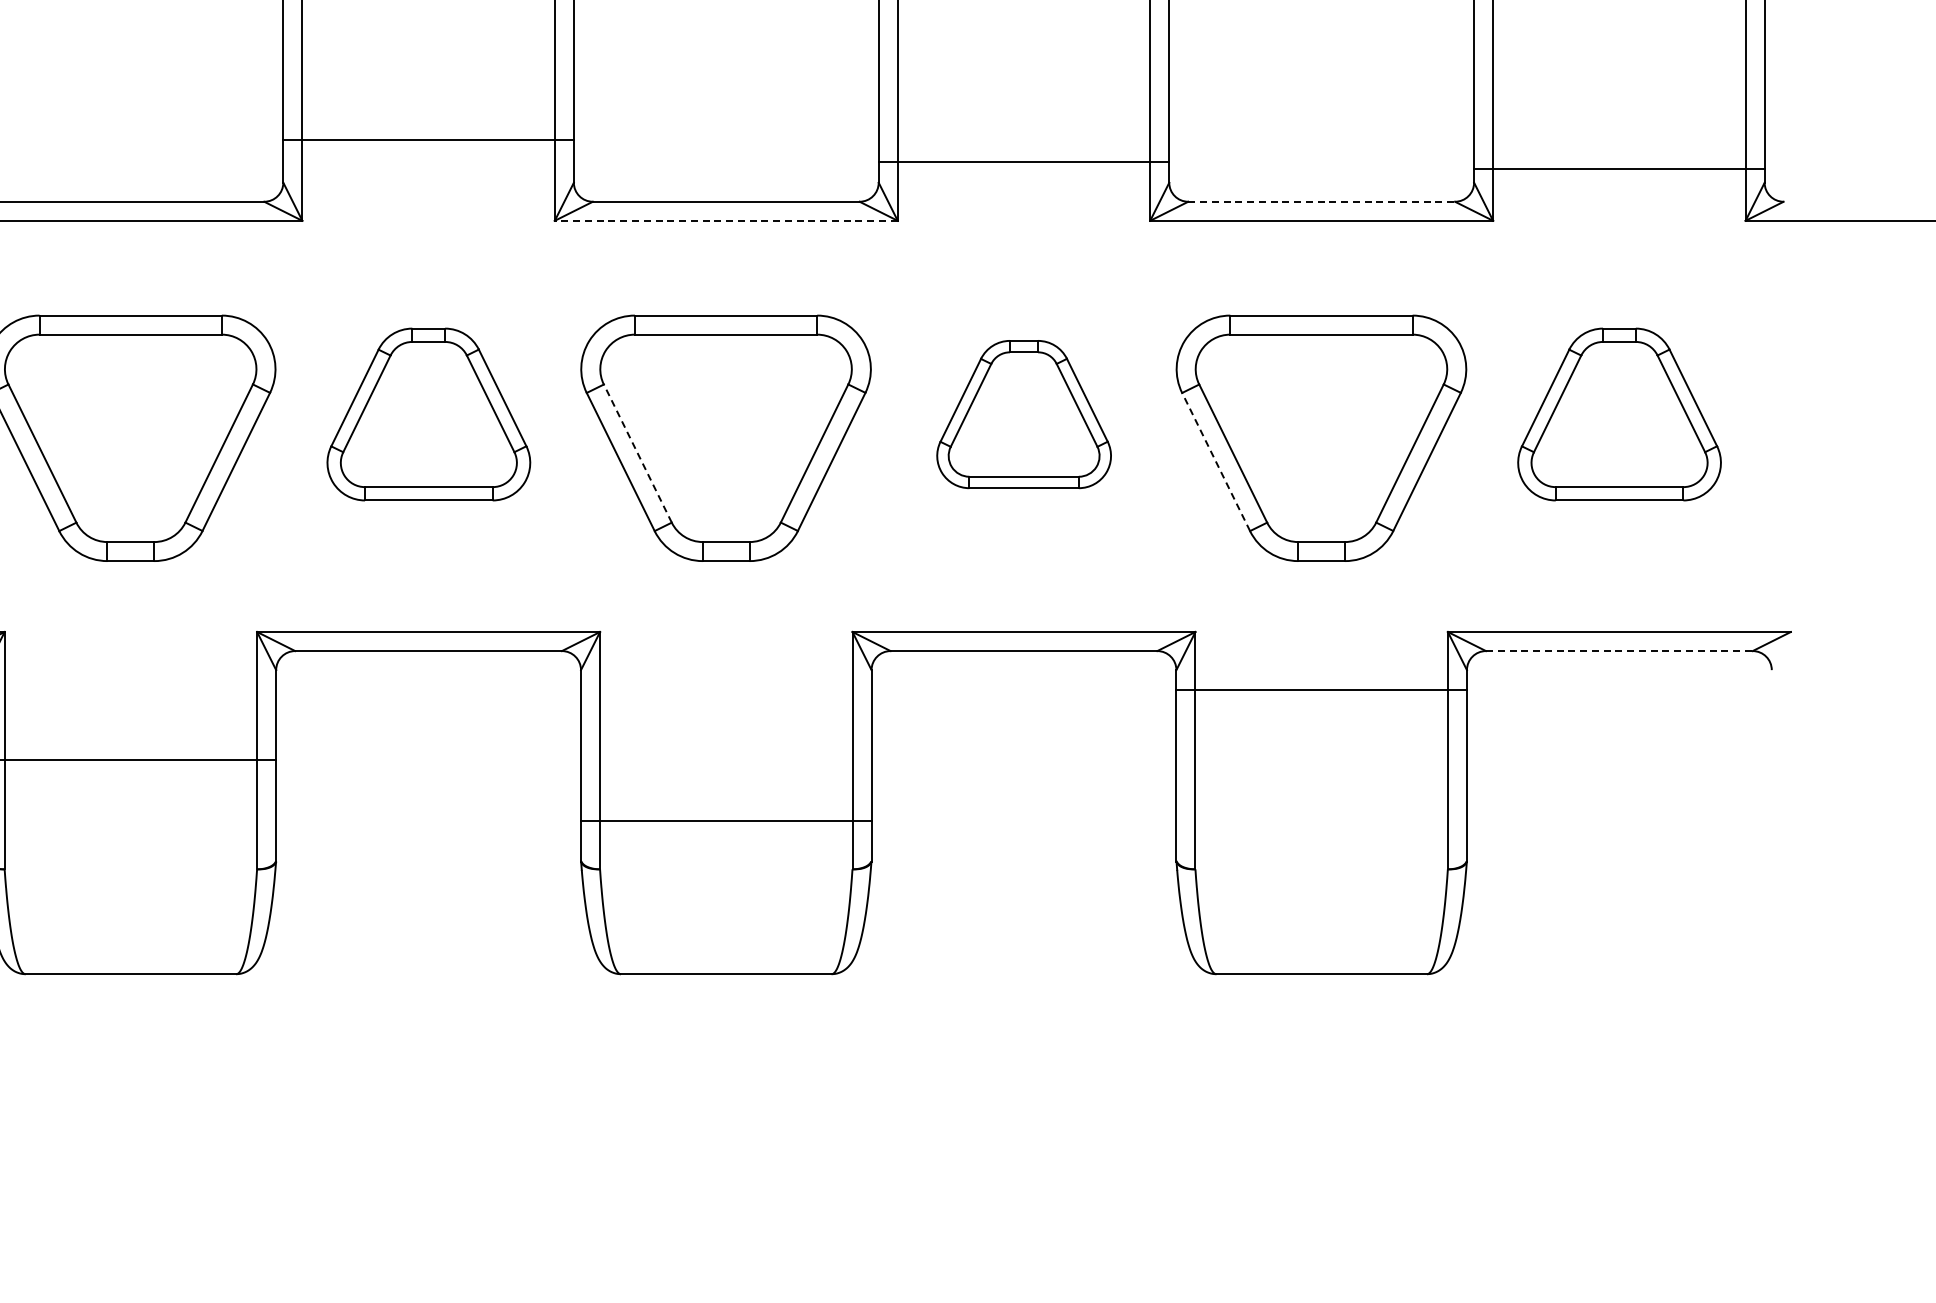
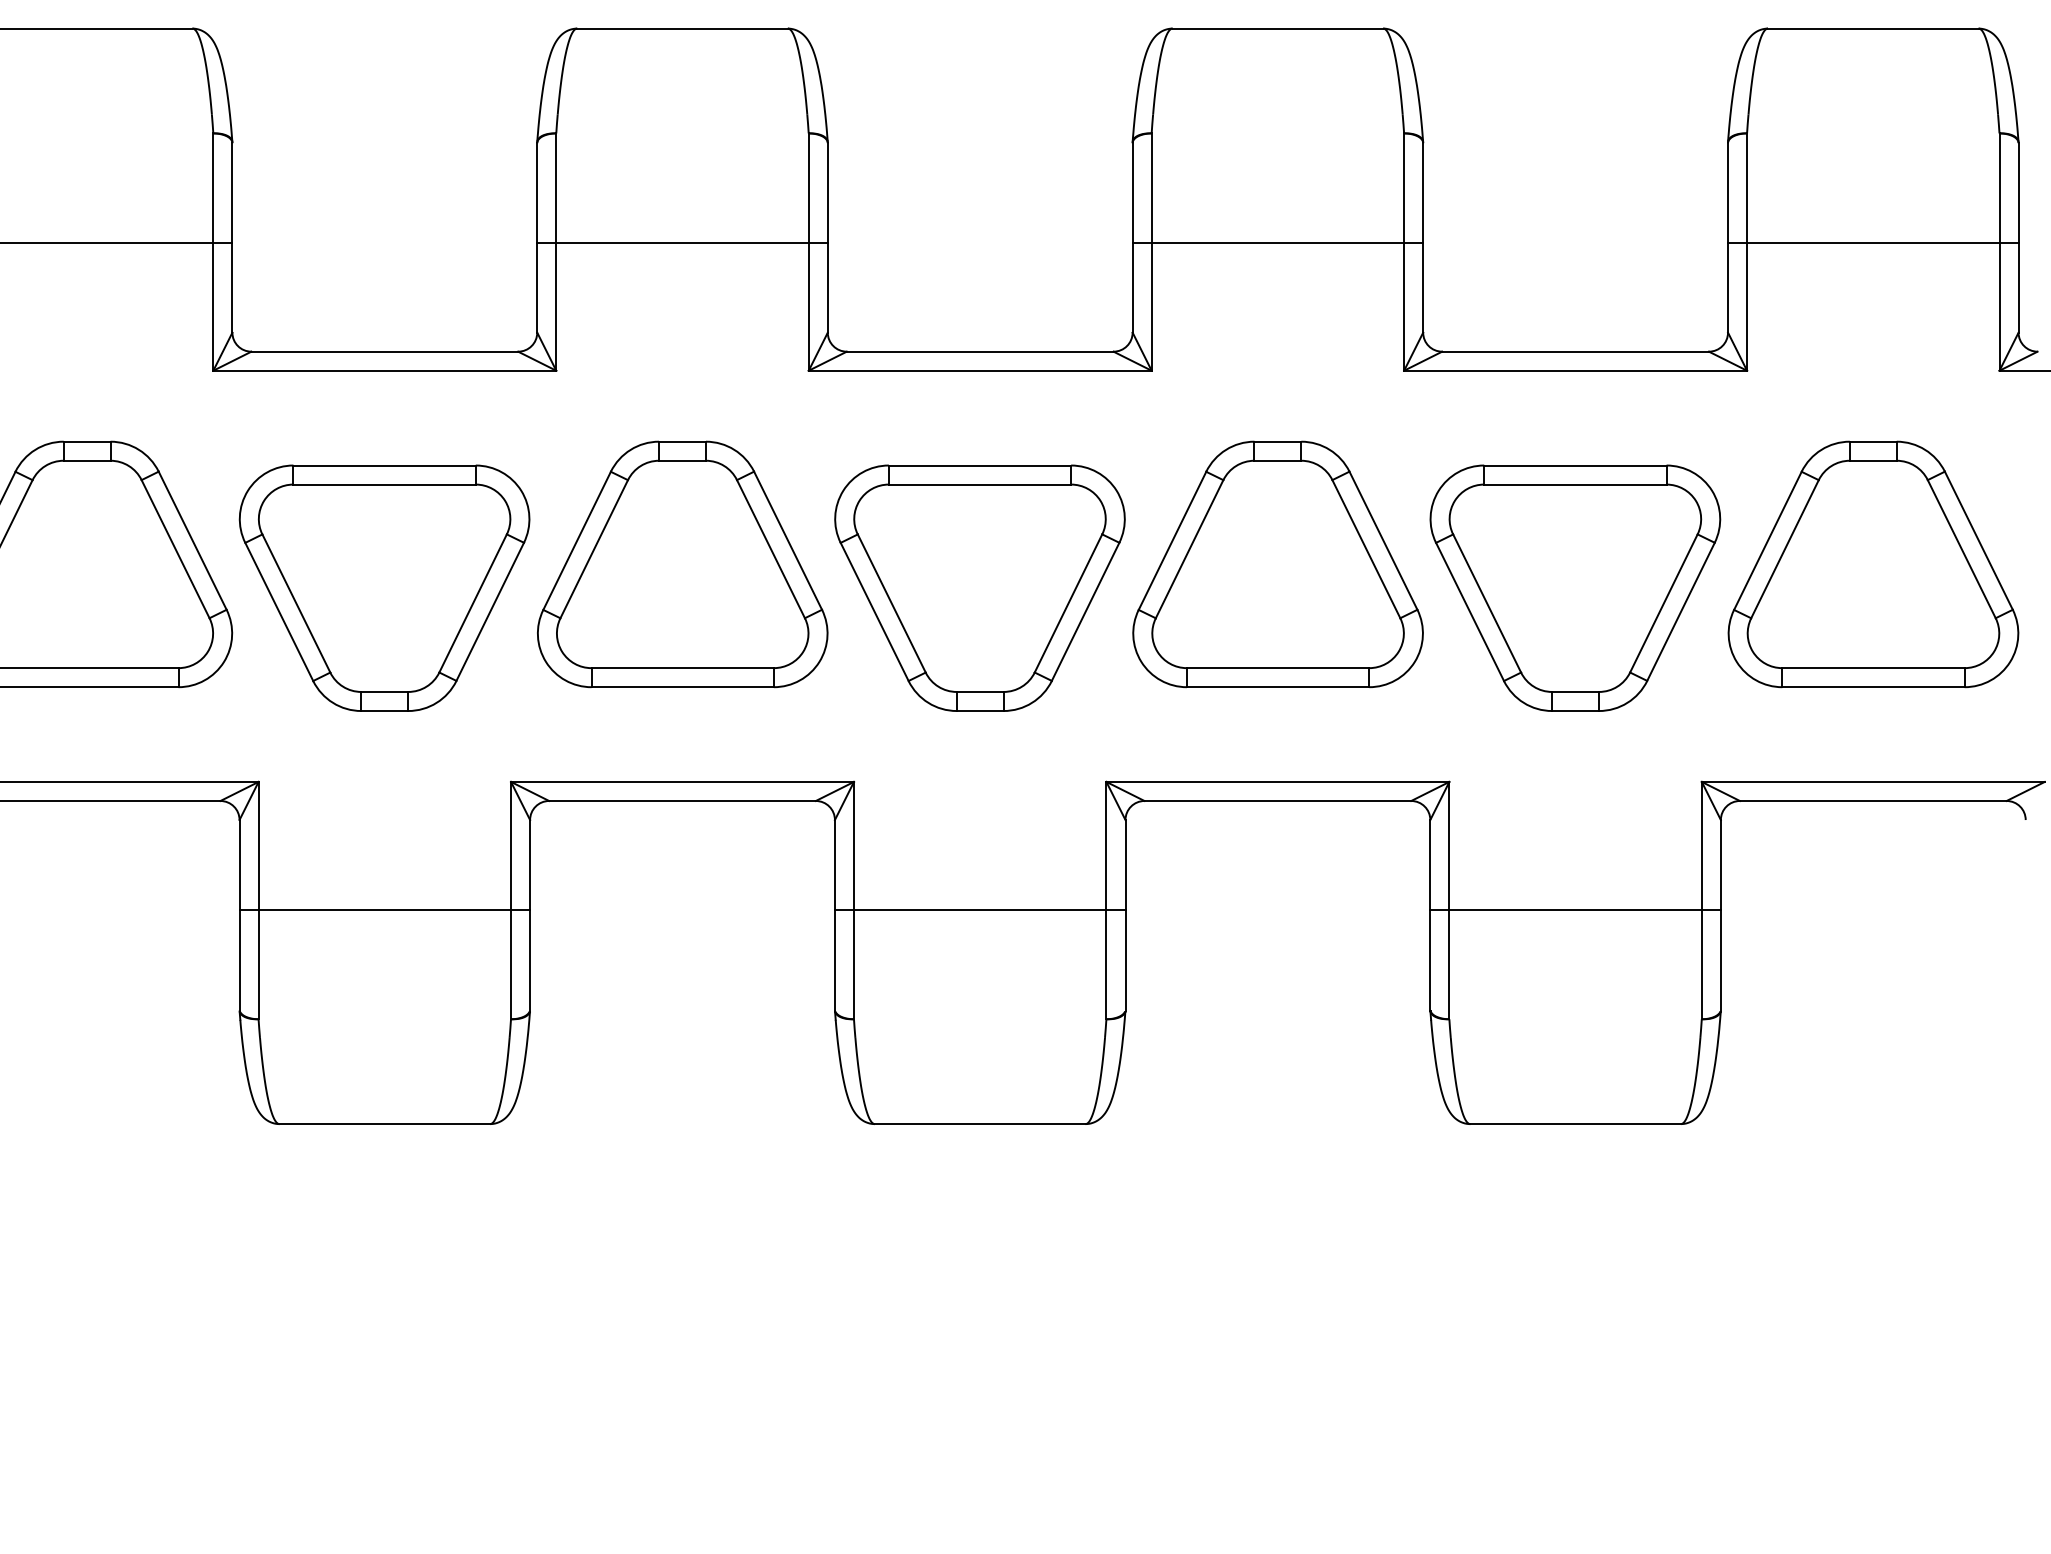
line: (428, 139) -> (682, 242), moved
line: (1023, 161) -> (1277, 242), moved
line: (1619, 168) -> (1873, 242), moved
line: (1322, 201) -> (1576, 351), dashed -> solid
line: (725, 220) -> (979, 370), dashed -> solid
part: (428, 414) -> (682, 564), size x1.43
part: (1023, 414) -> (1277, 564), size x1.67
part: (1619, 414) -> (1873, 564), size x1.43
line: (637, 453) -> (891, 603), dashed -> solid
line: (1216, 461) -> (1470, 611), dashed -> solid
line: (1619, 650) -> (1873, 800), dashed -> solid
line: (1321, 689) -> (1575, 909), moved
line: (725, 820) -> (979, 909), moved

